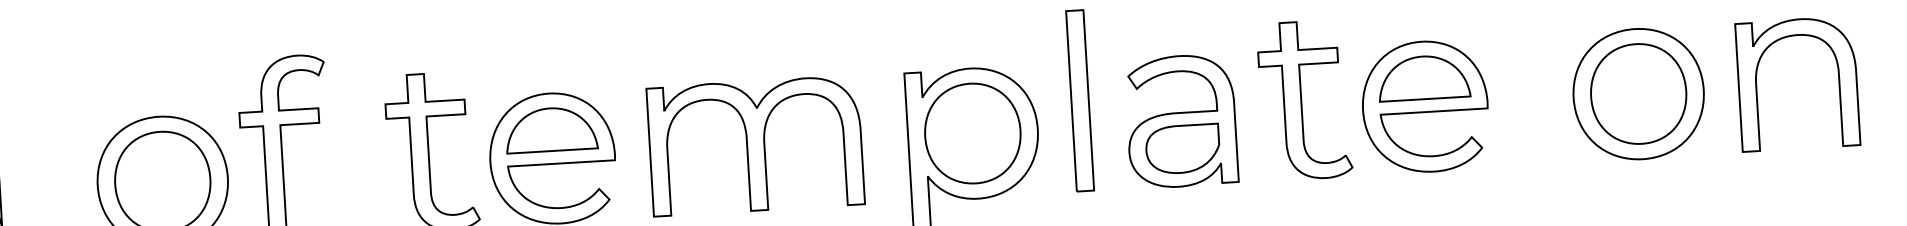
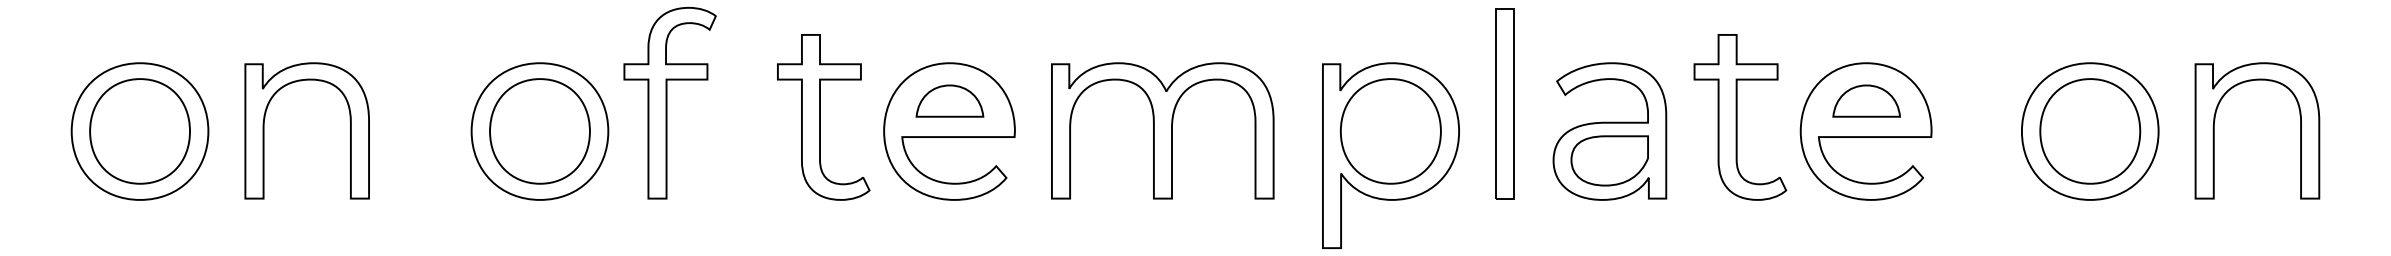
part: (1423, 77) -> (1866, 100), size x0.7
part: (550, 129) -> (949, 100), size x0.7

